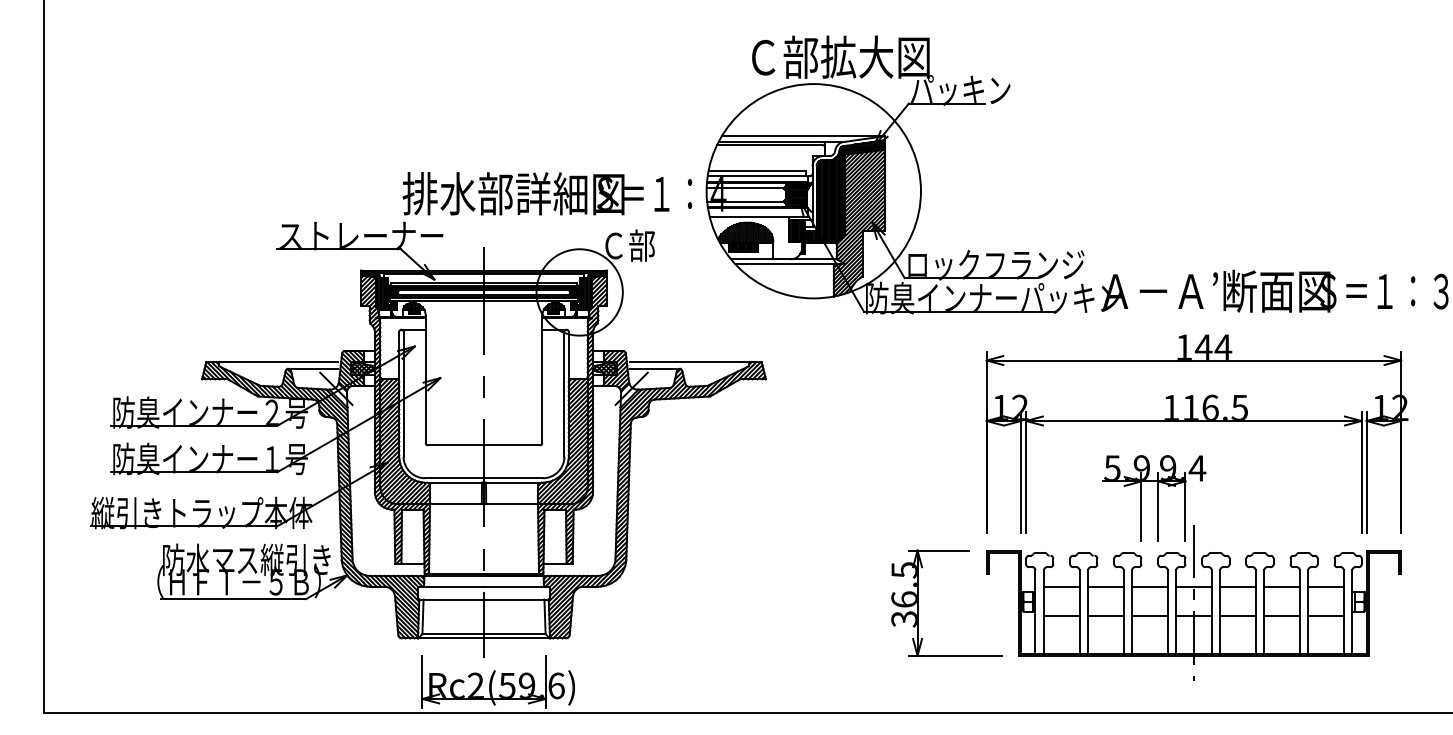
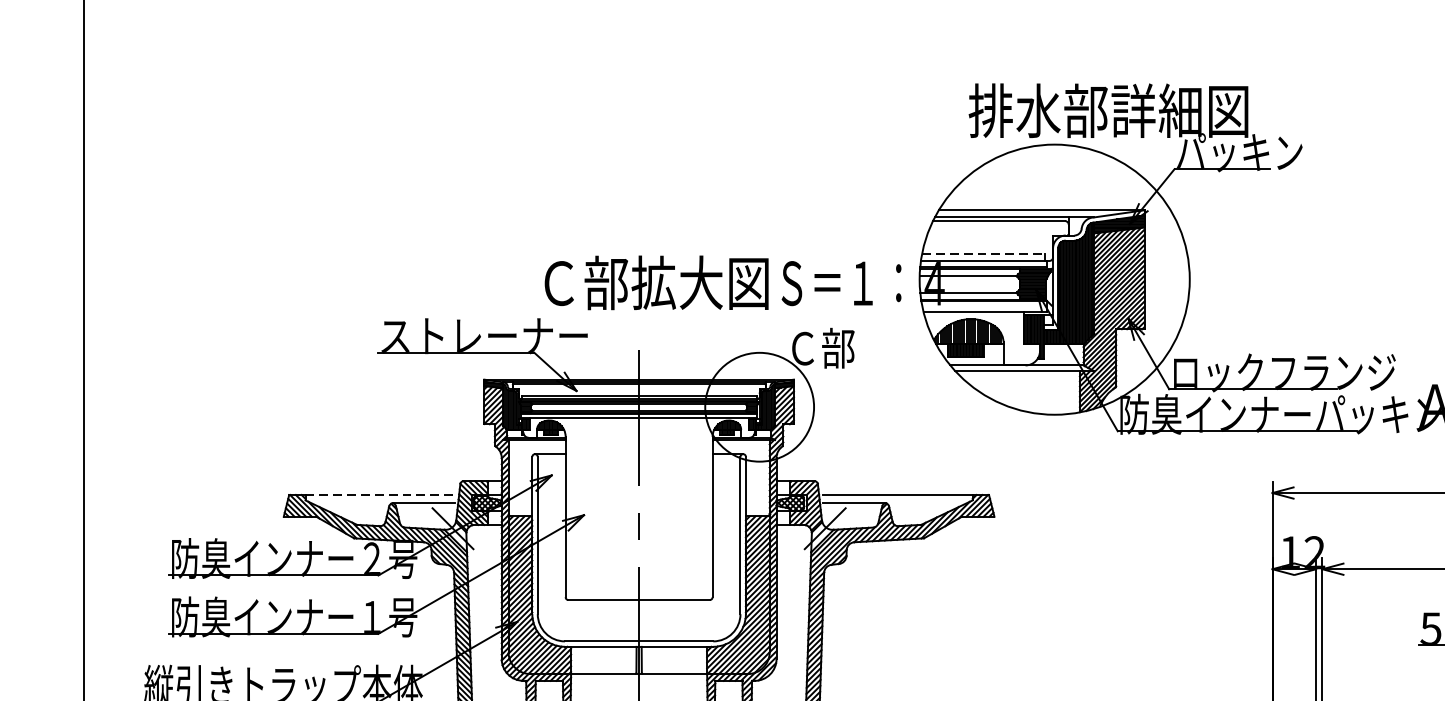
text: (856, 56) -> (1108, 109), Ｃ部拡大図 -> 排水部詳細図
line: (757, 170) -> (983, 253), solid -> dashed
text: (513, 193) -> (676, 282), 排水部詳細図 -> Ｃ部拡大図
line: (279, 362) -> (381, 495), solid -> dashed

